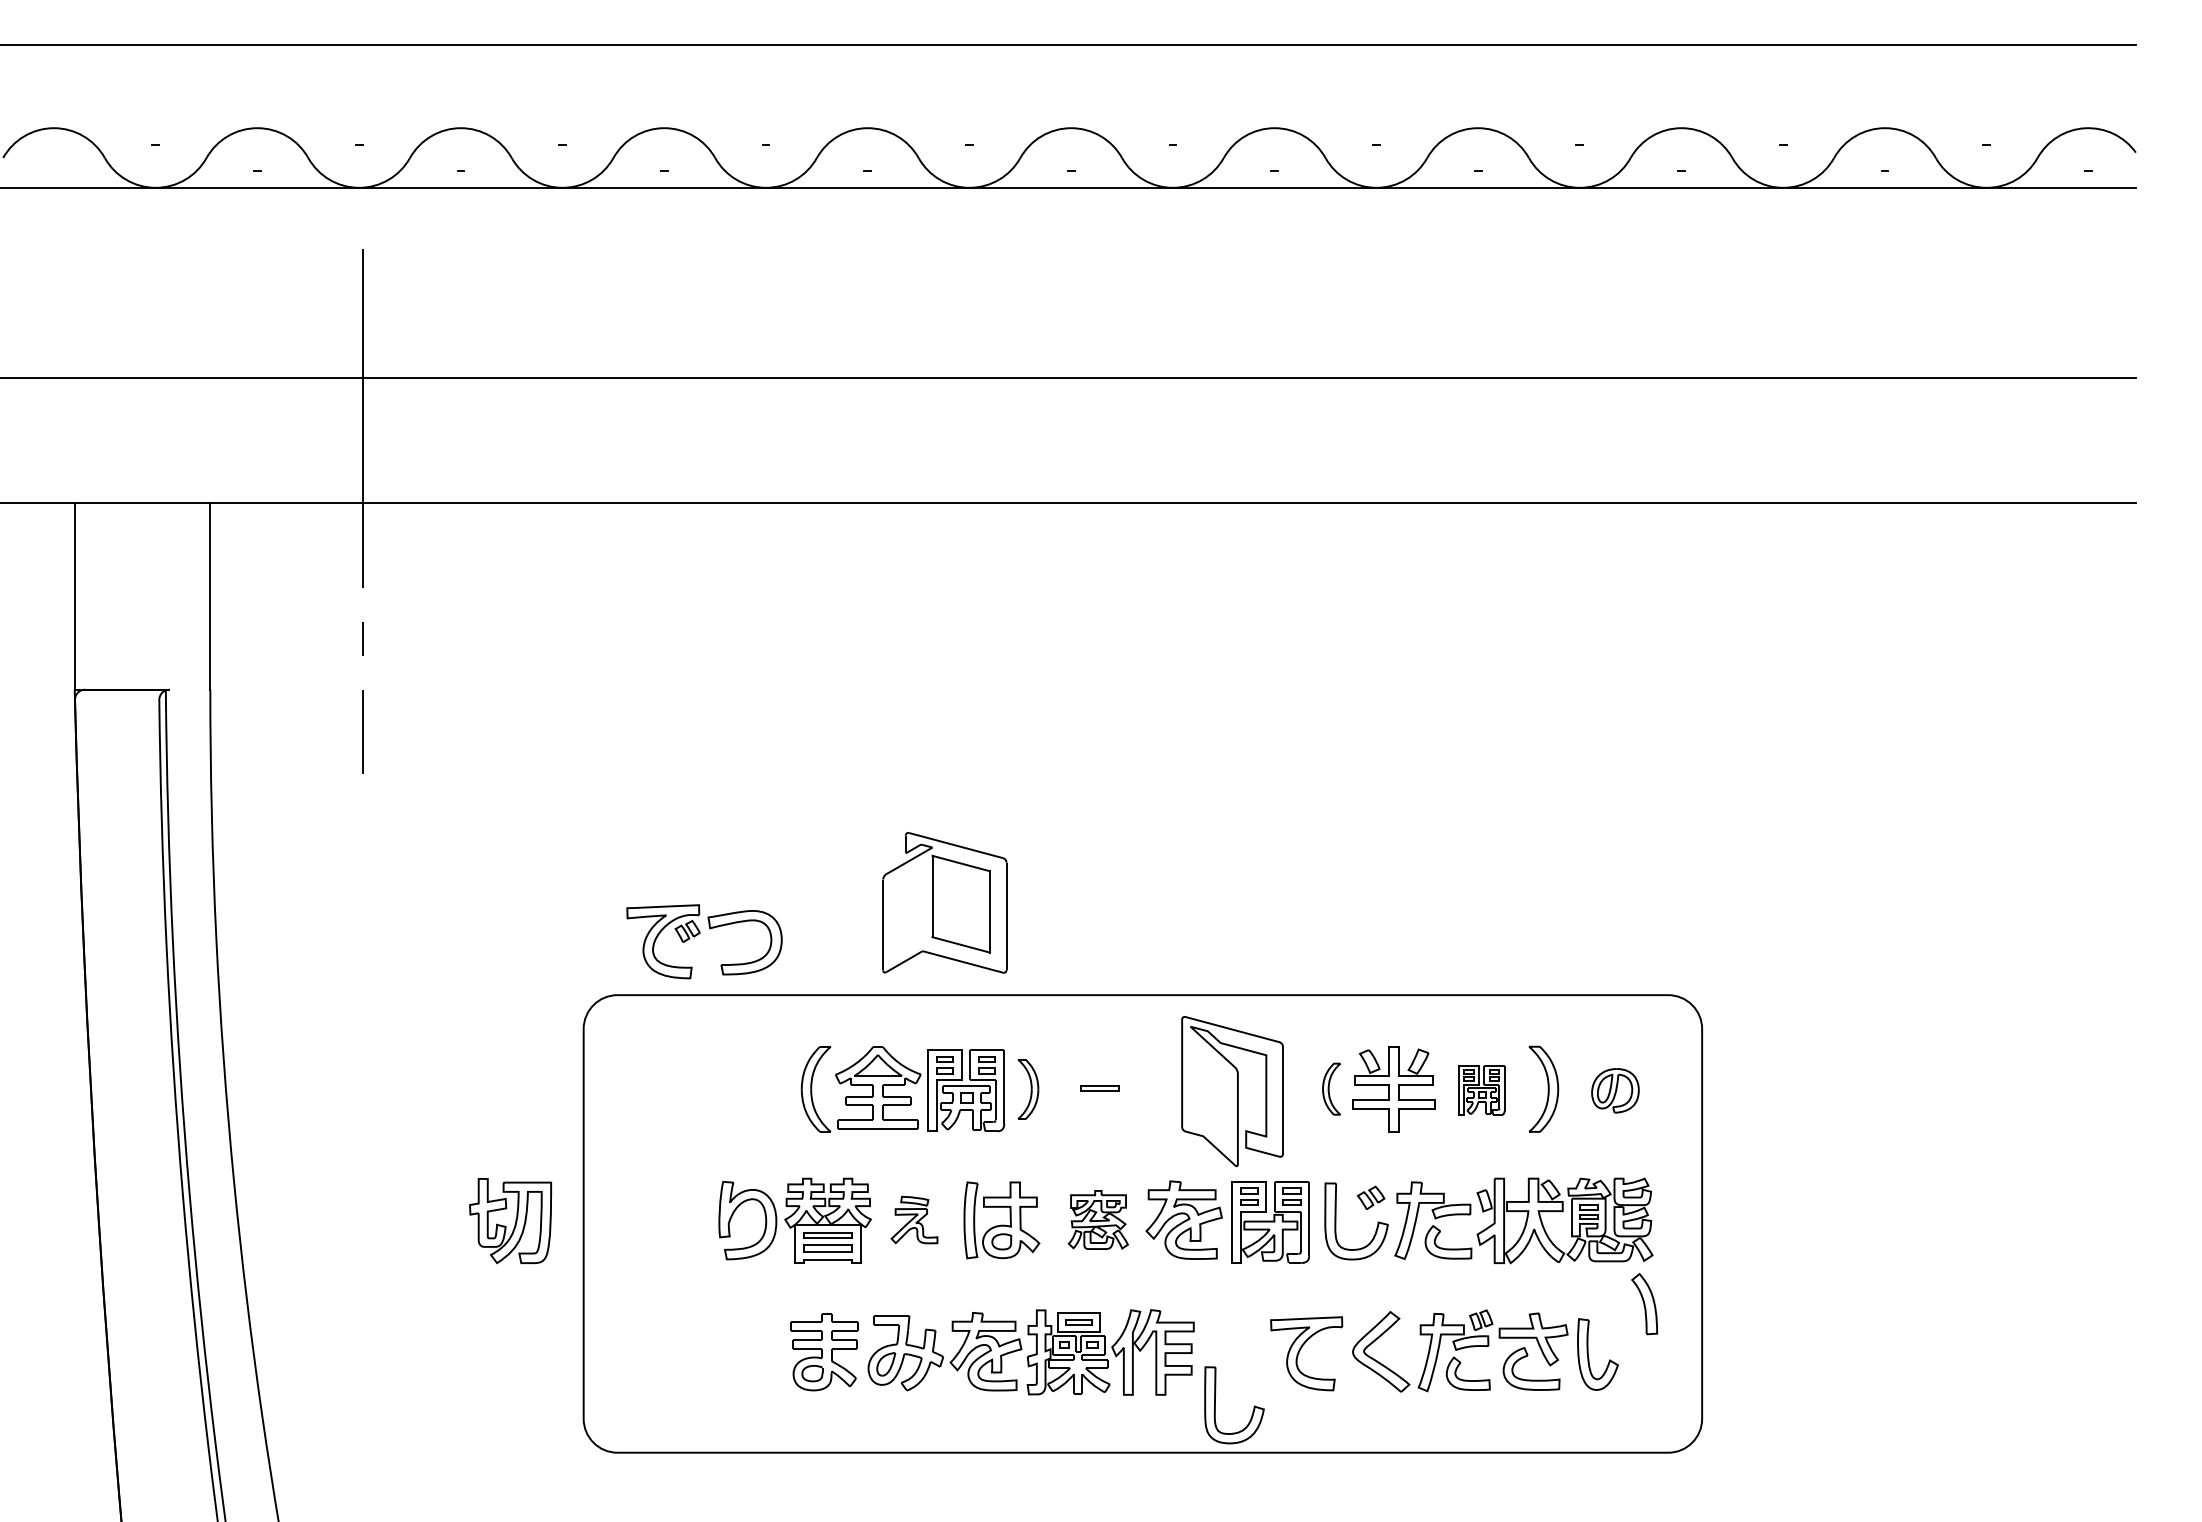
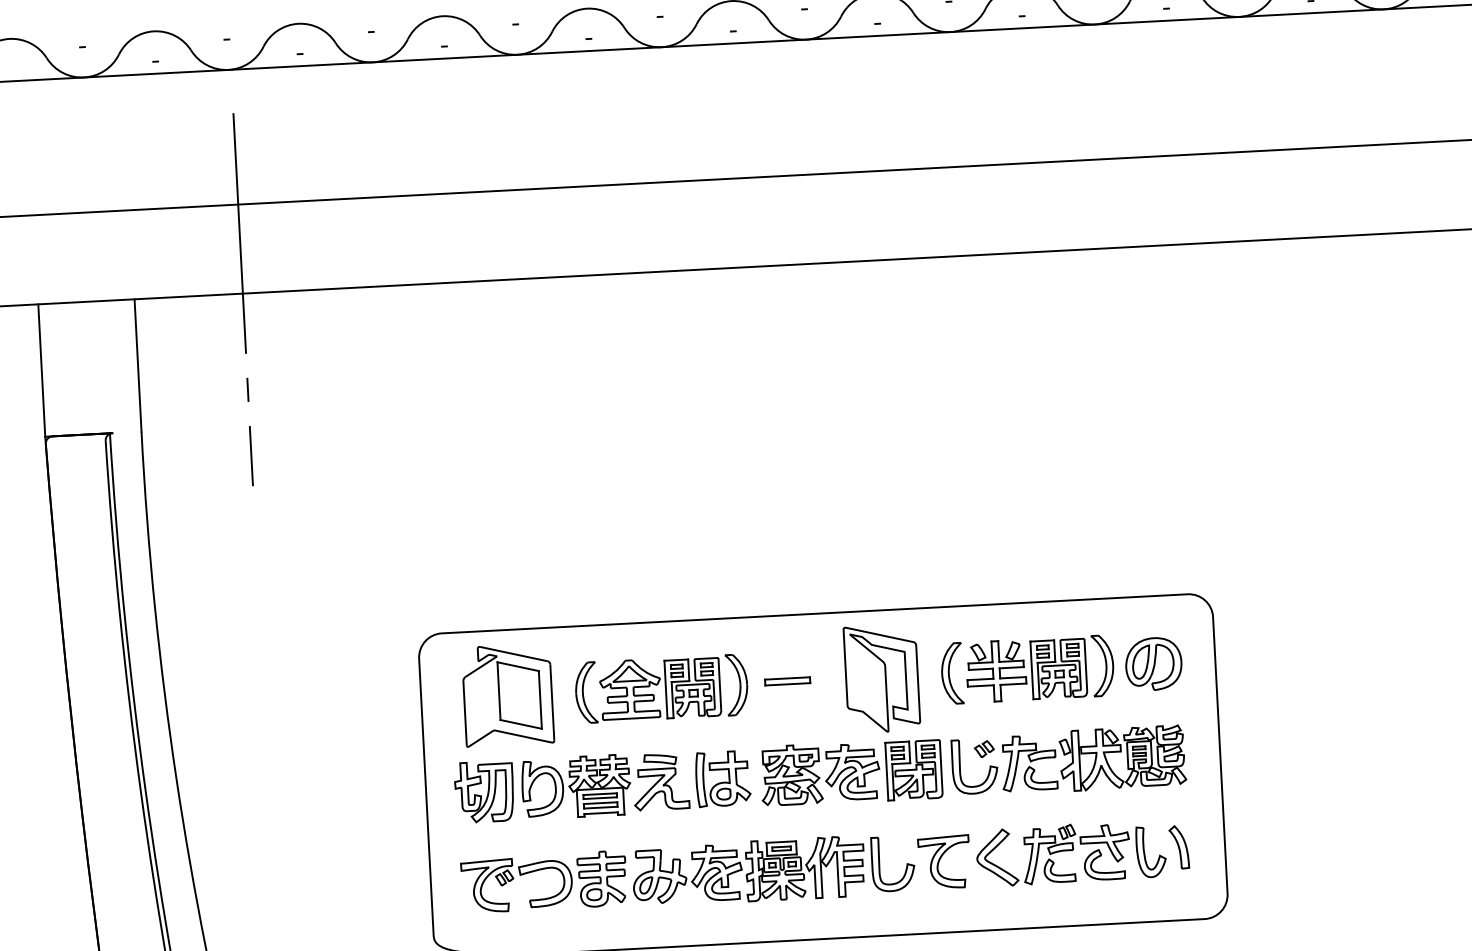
part: (944, 902) -> (507, 694), moved
part: (699, 934) -> (513, 879), moved
part: (1099, 1087) -> (787, 680), size x1.67
part: (1331, 1088) -> (952, 673), size x1.67
part: (1028, 1089) -> (737, 685), size x1.43
part: (1481, 1090) -> (1058, 668), size x1.67
part: (1615, 1090) -> (1153, 663), size x1.67
part: (914, 1219) -> (661, 781), size x1.67
part: (1098, 1219) -> (791, 774), size x1.43
part: (510, 1221) -> (484, 792), moved
part: (1644, 1304) -> (1179, 847), moved
part: (1252, 1411) -> (906, 867), moved

